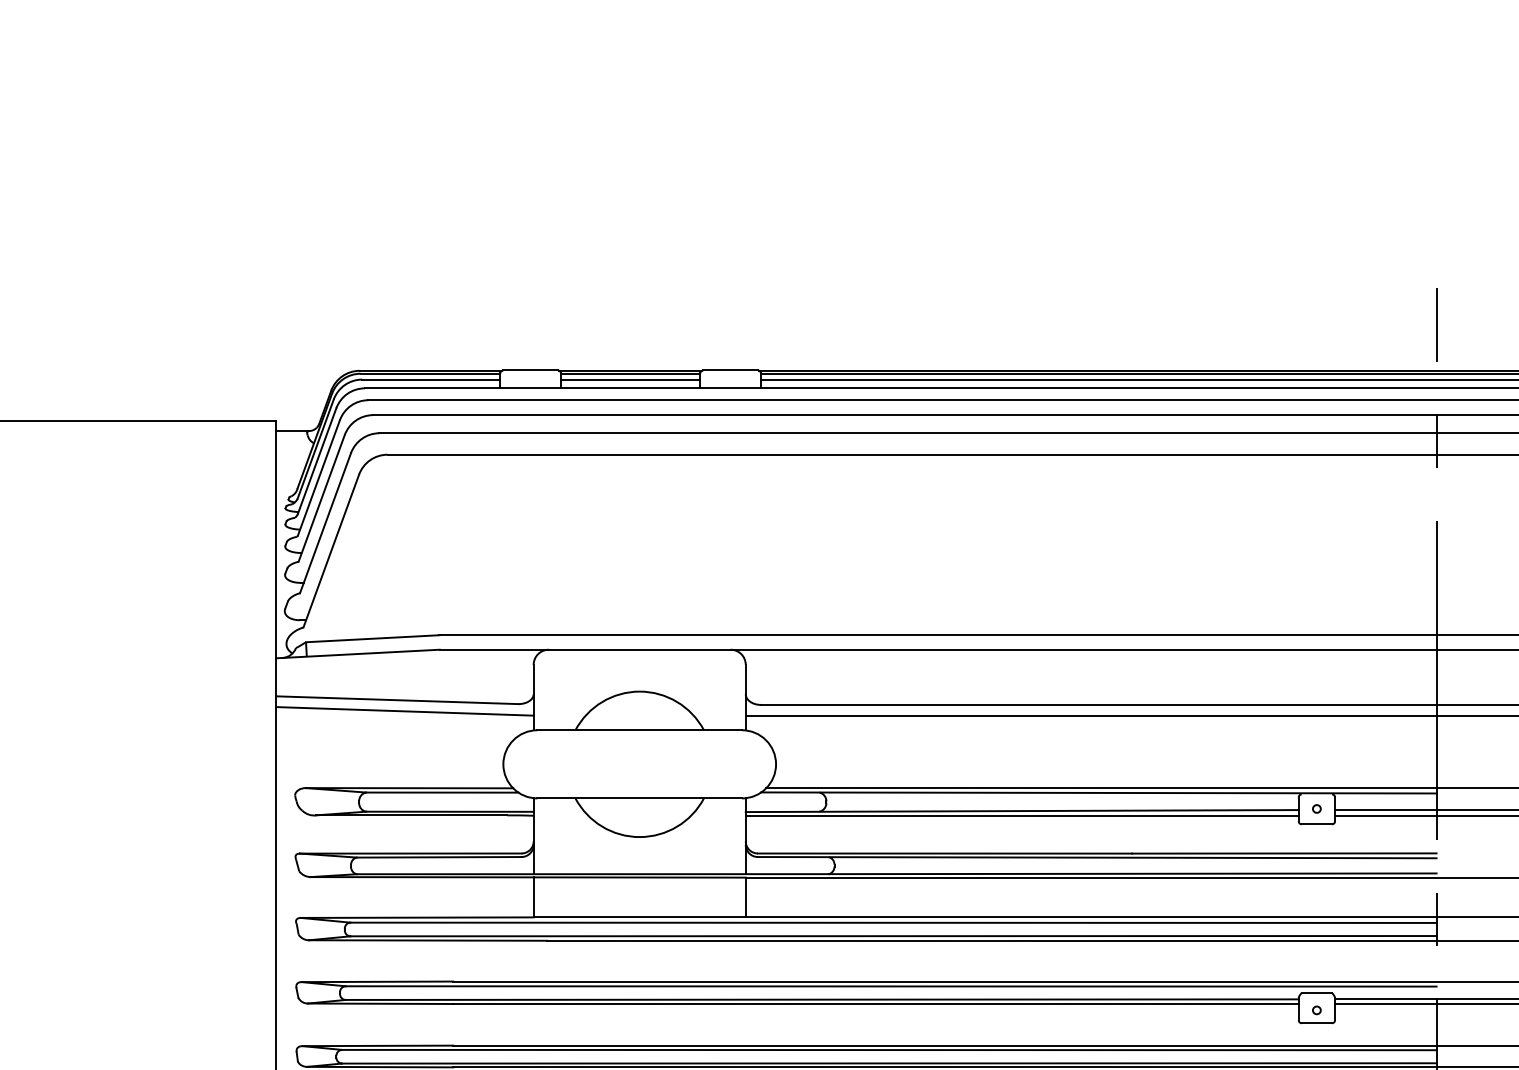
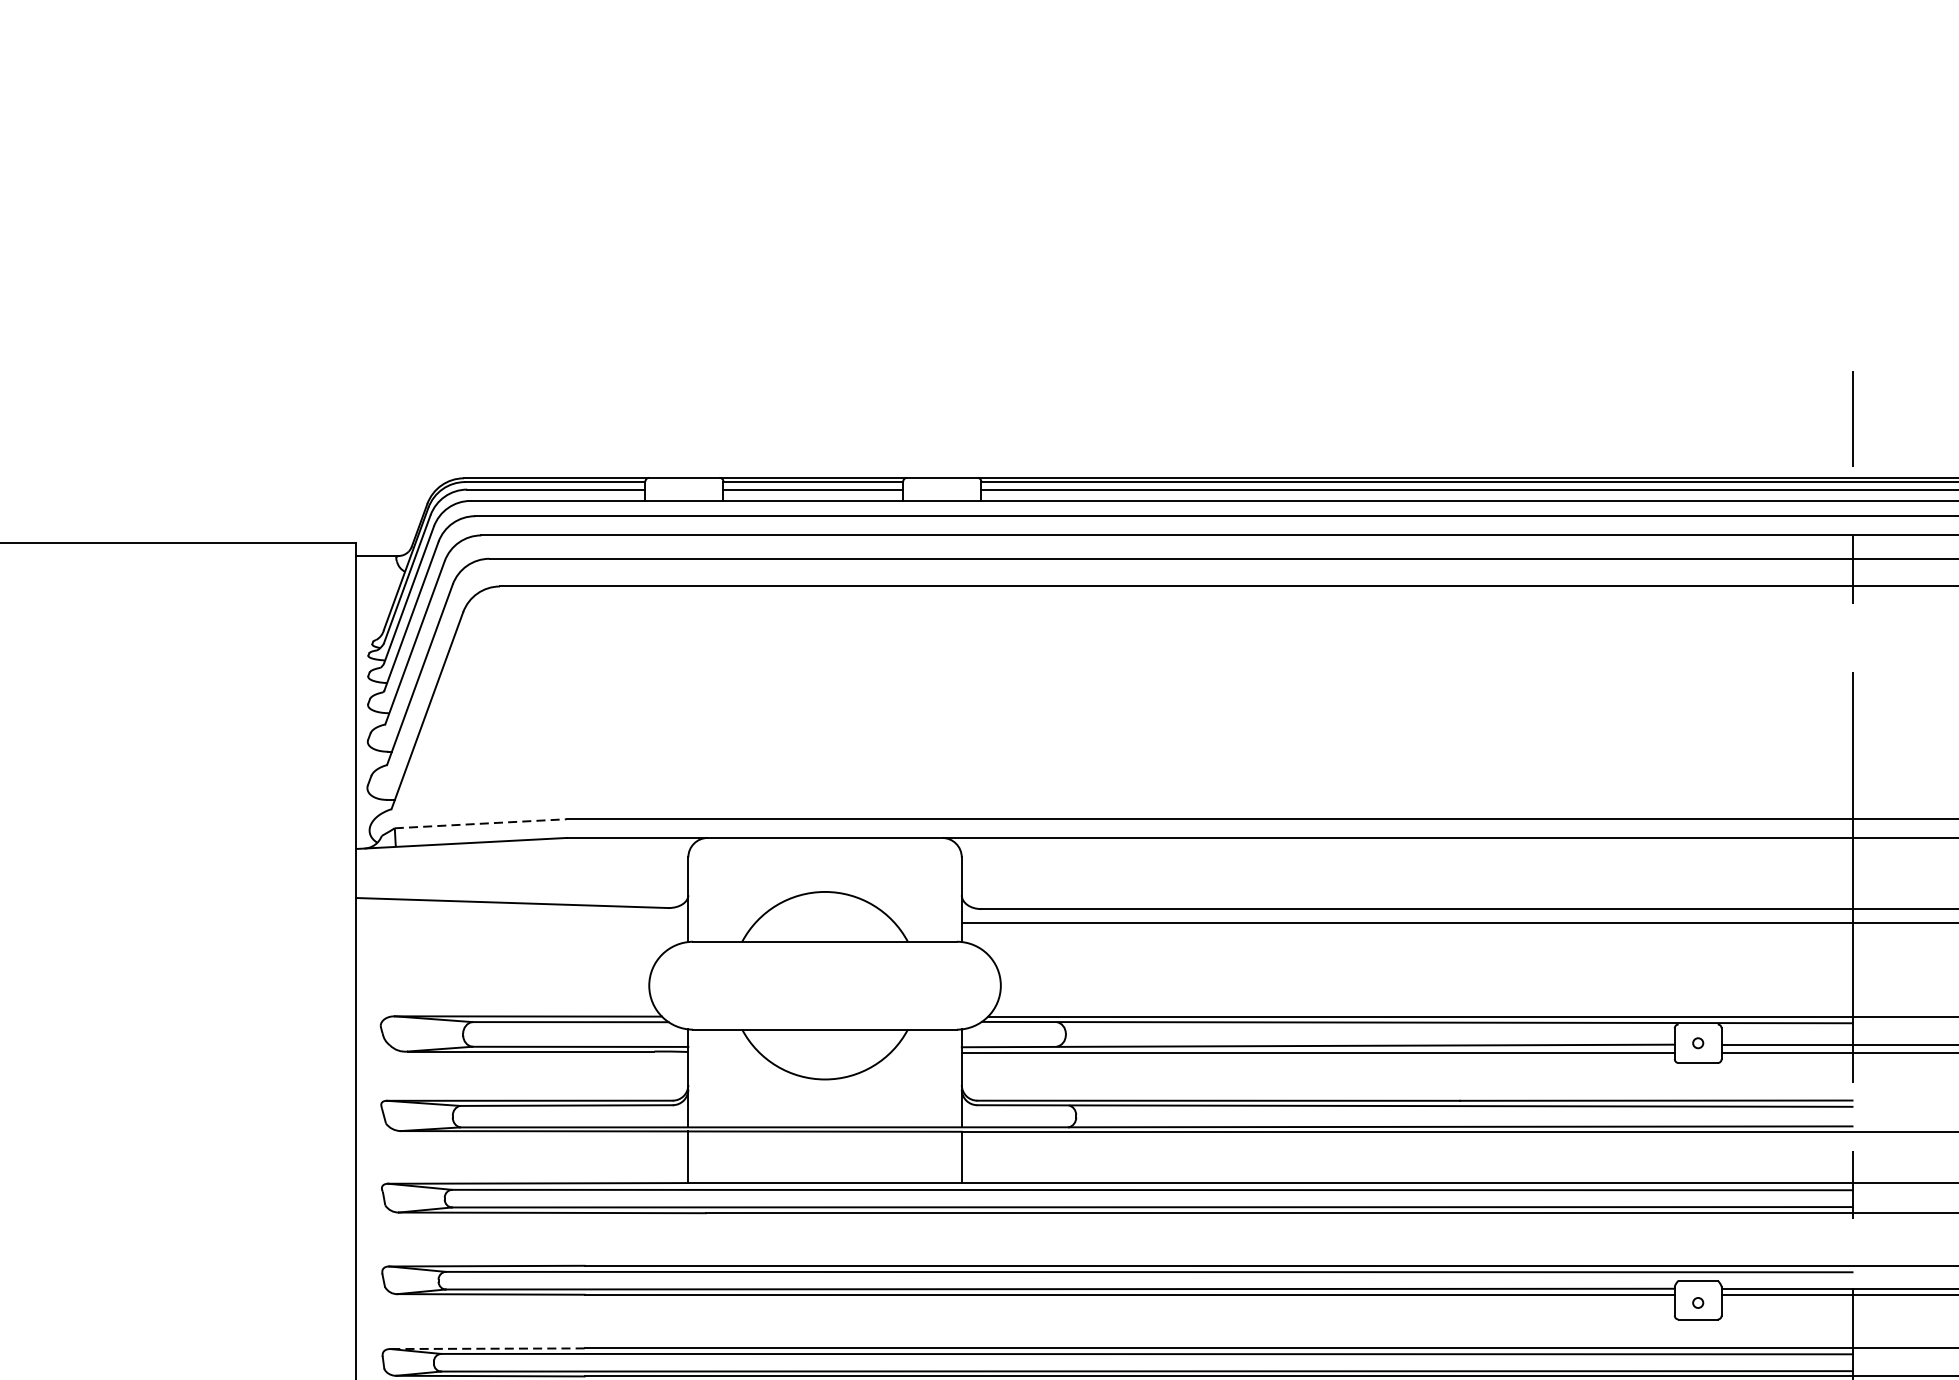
line: (372, 638) -> (480, 823), solid -> dashed
line: (404, 711) -> (521, 917), removed
line: (377, 1045) -> (486, 1348), solid -> dashed

